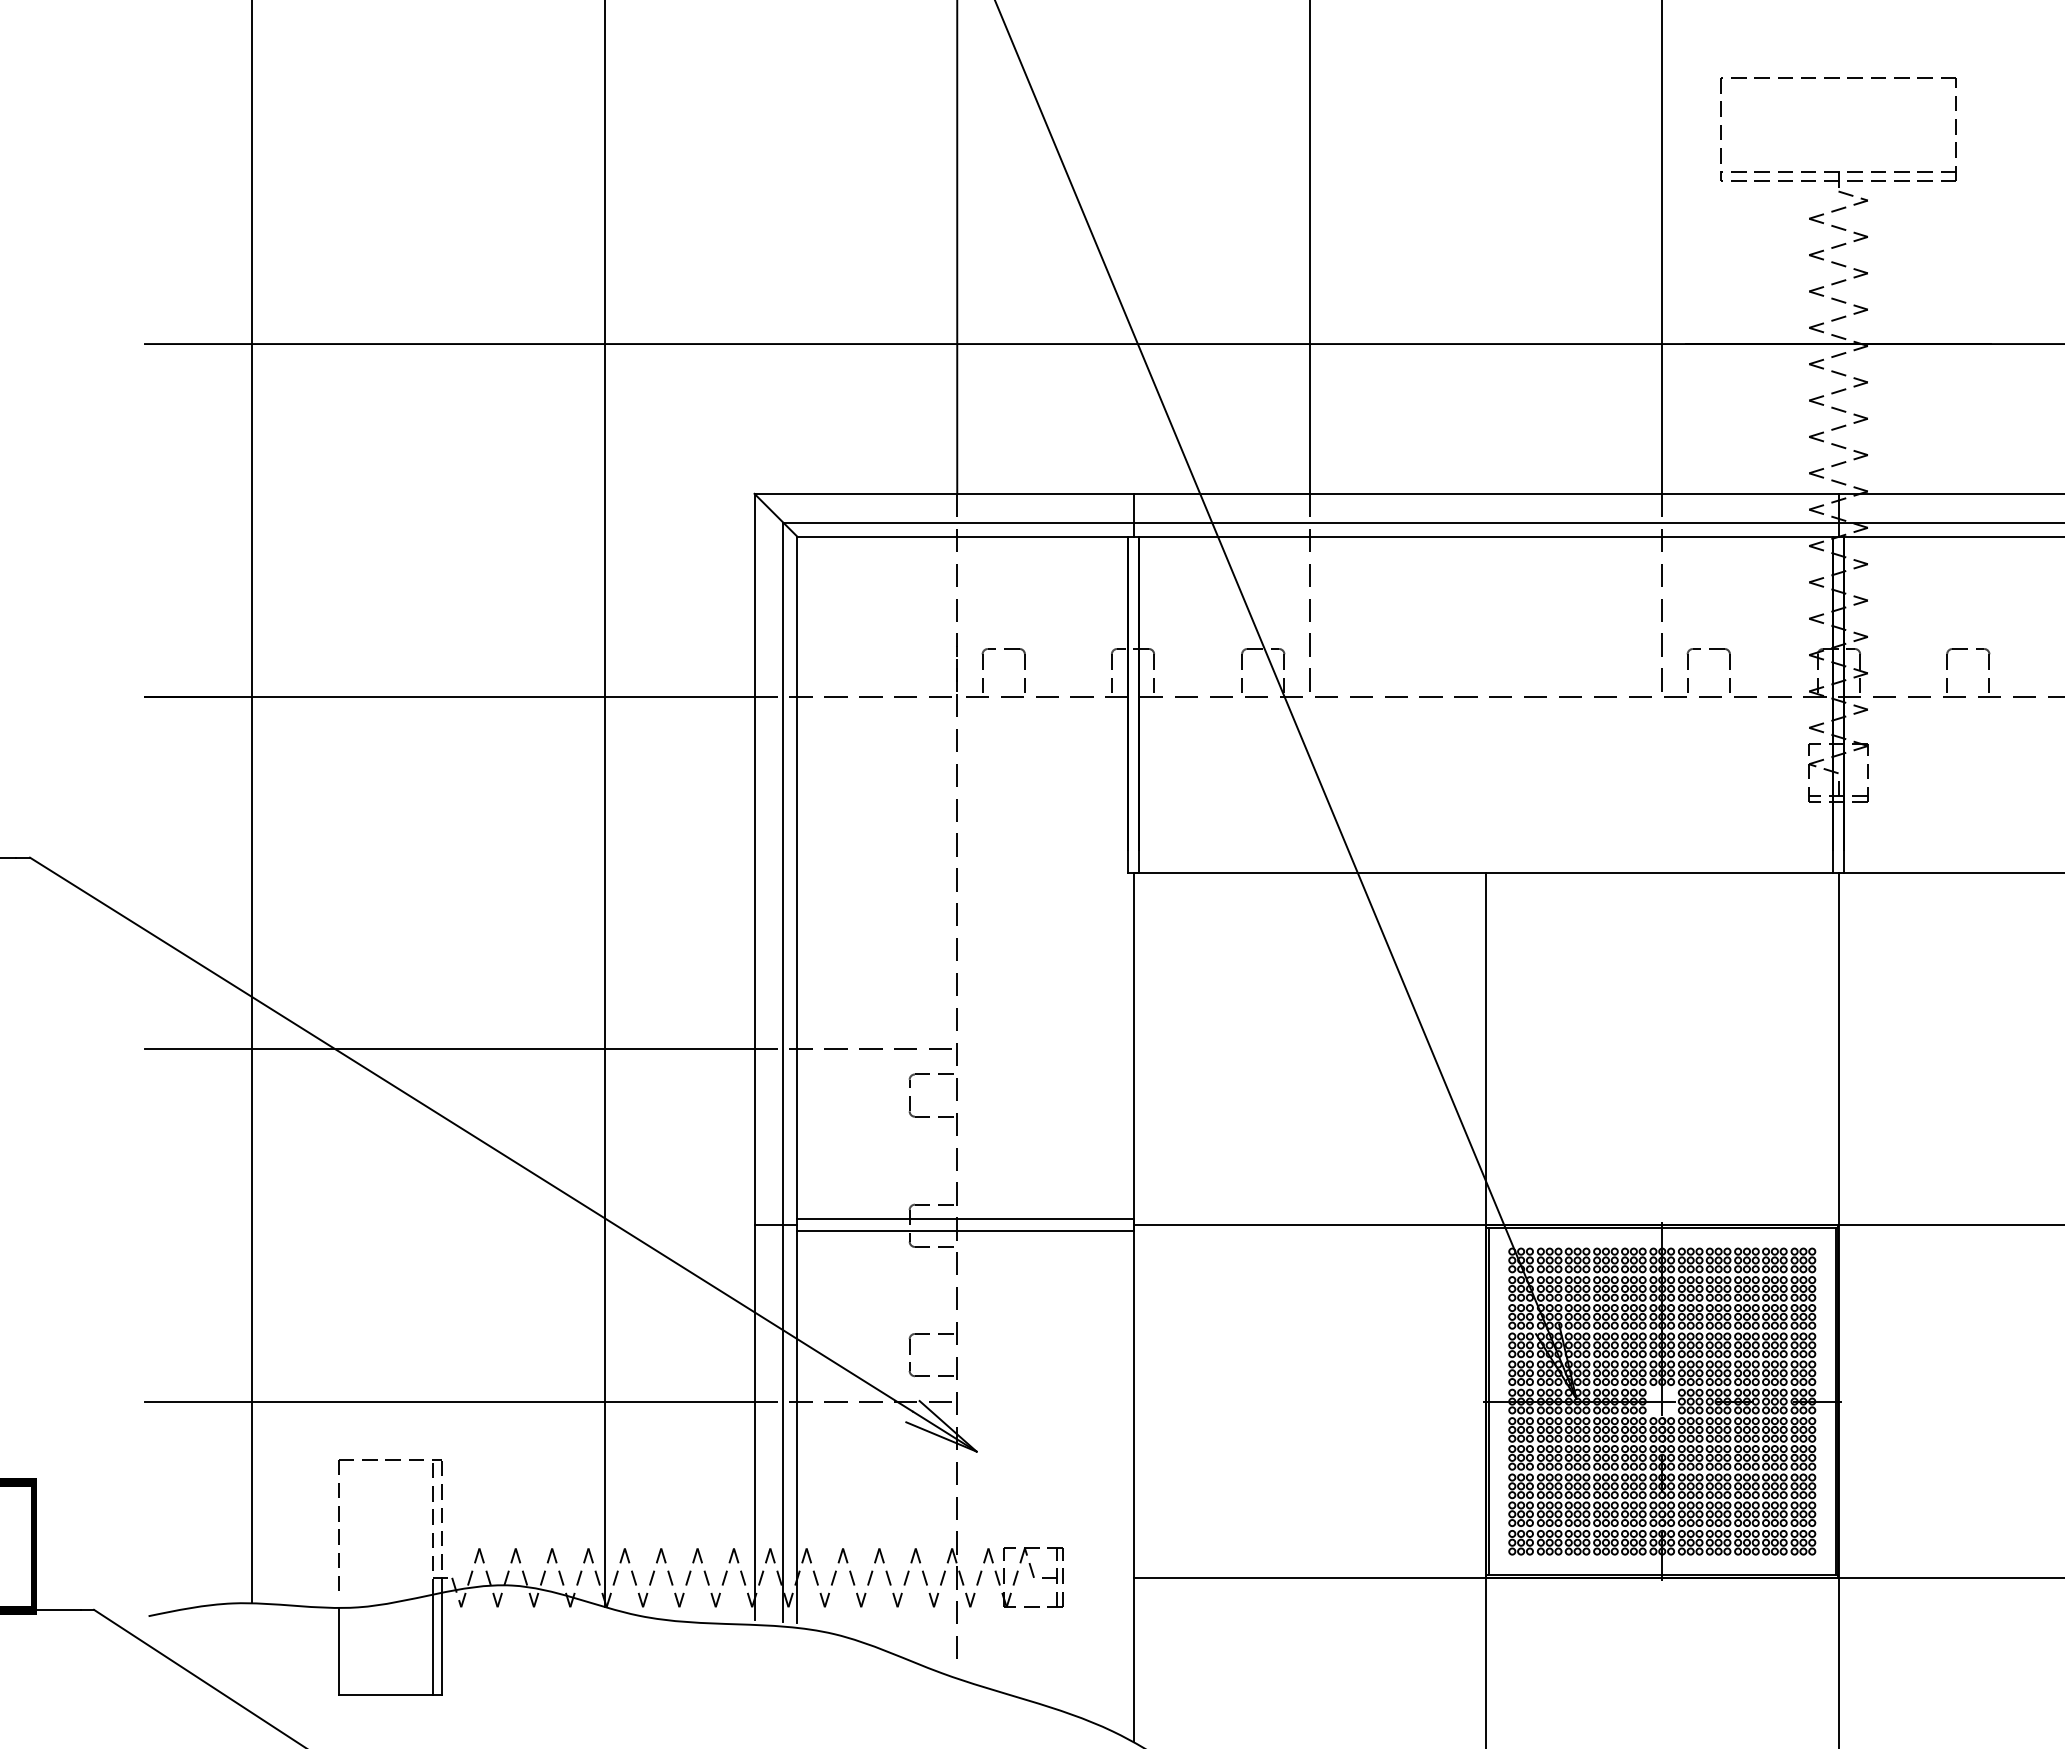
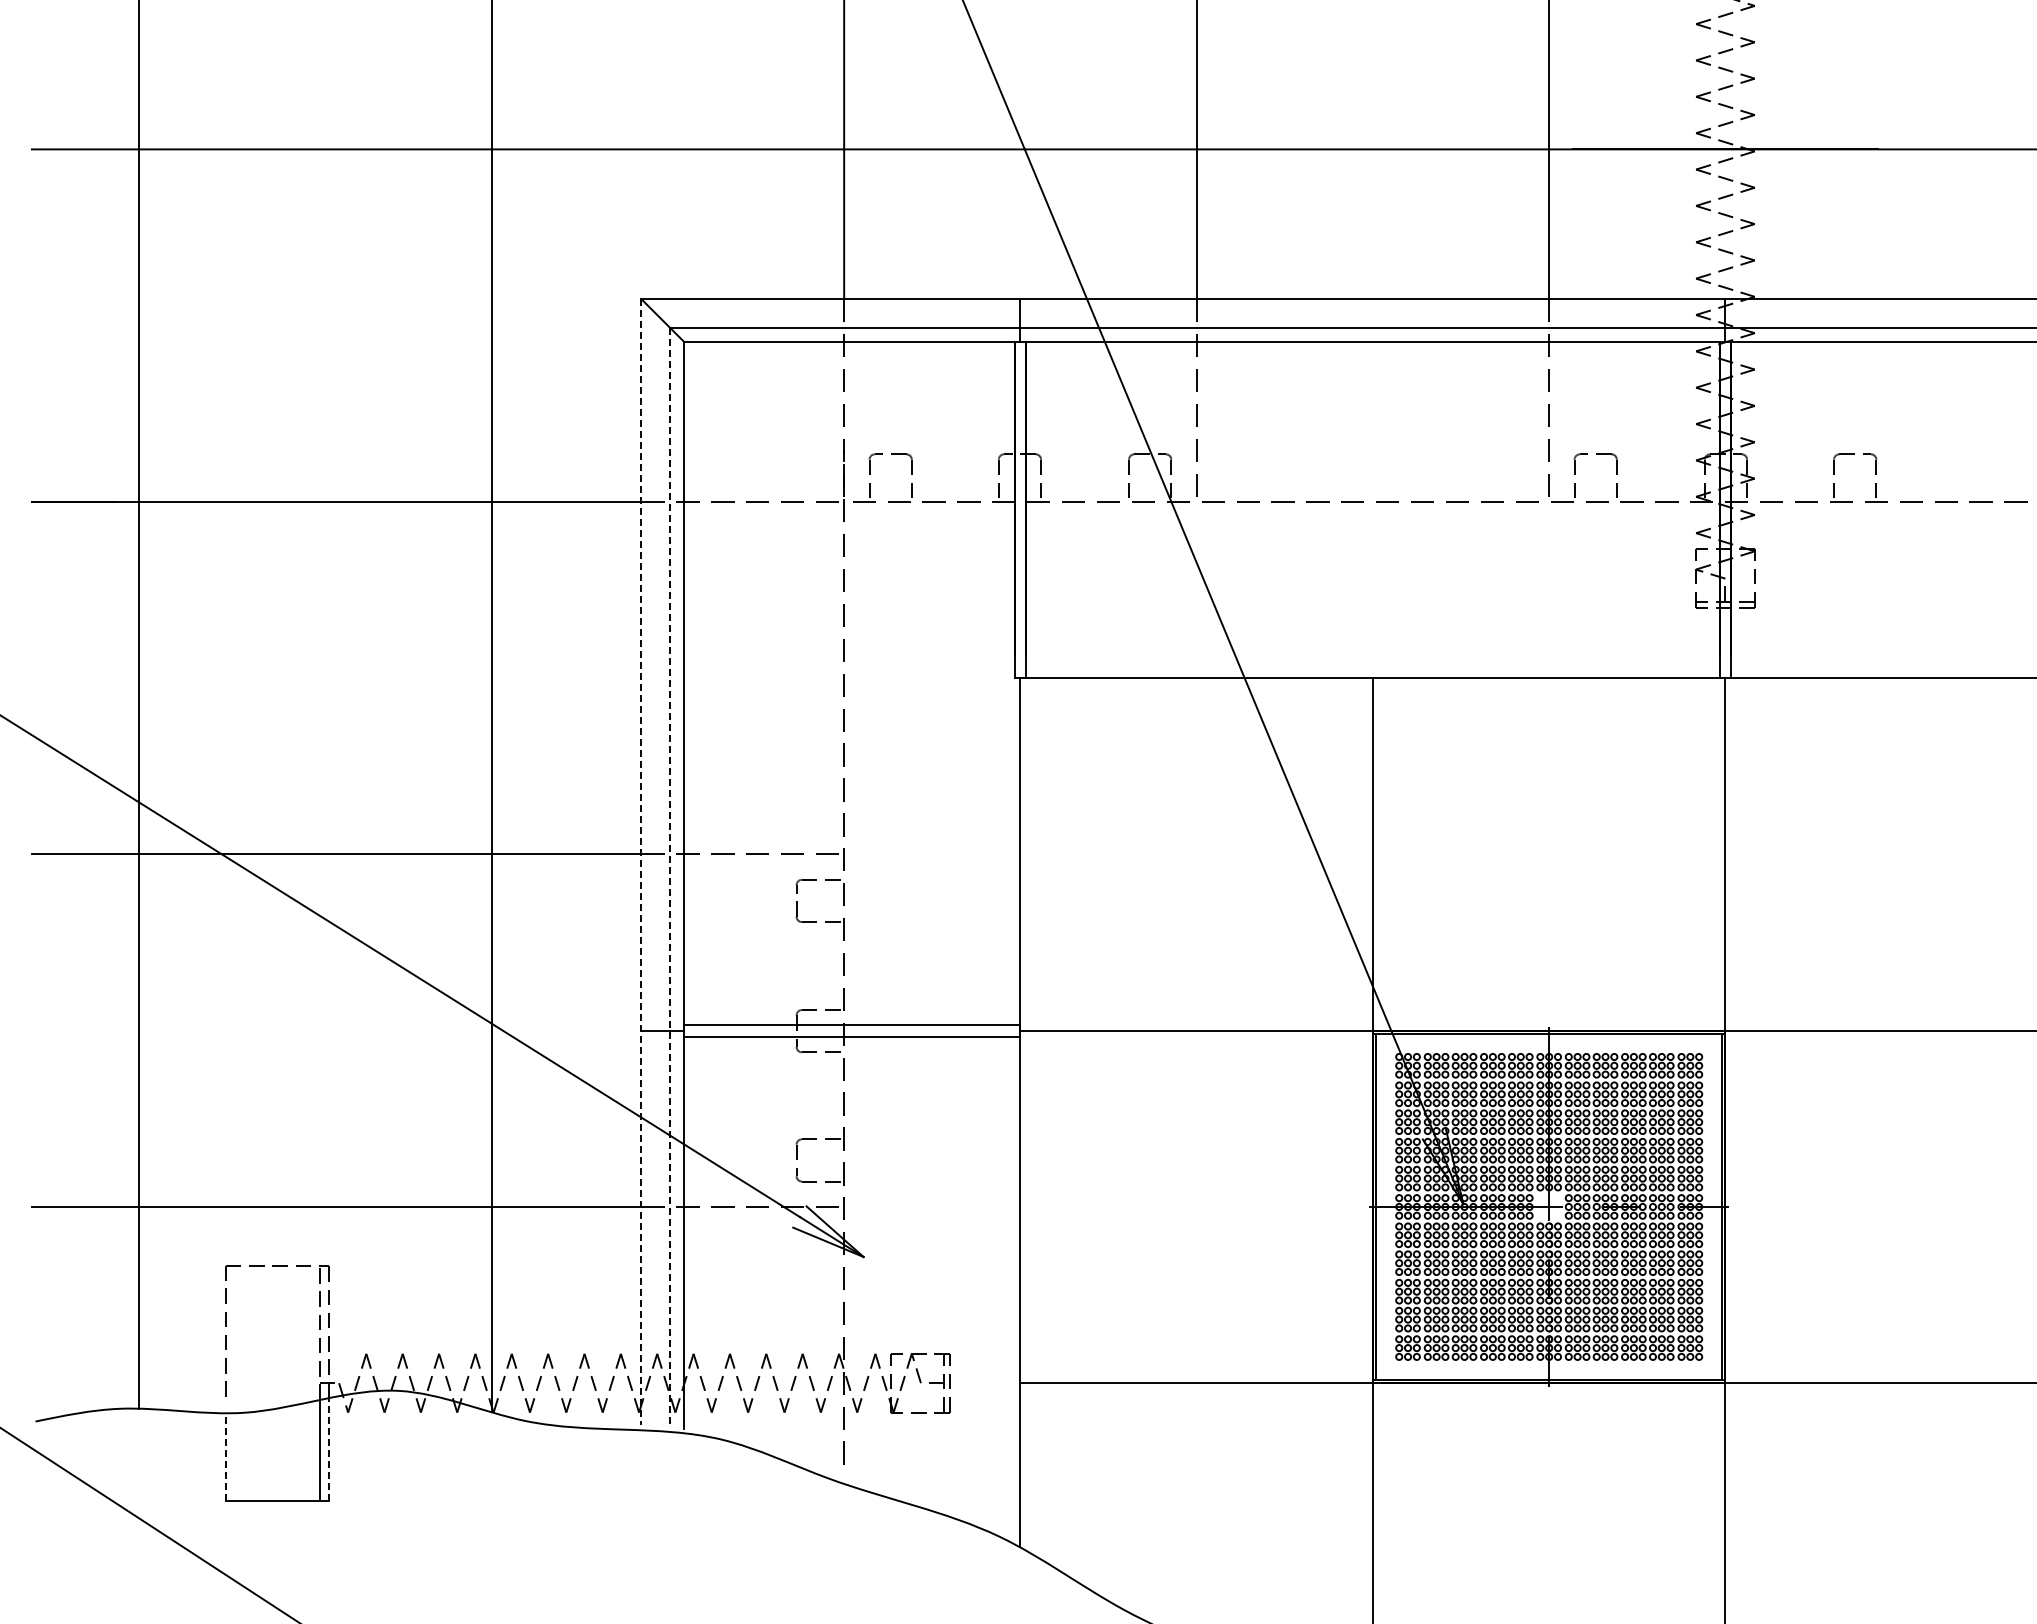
line: (754, 1056) -> (641, 861), solid -> dashed
line: (783, 1072) -> (670, 877), solid -> dashed
line: (441, 1643) -> (328, 1448), solid -> dashed
line: (338, 1651) -> (225, 1456), solid -> dashed

